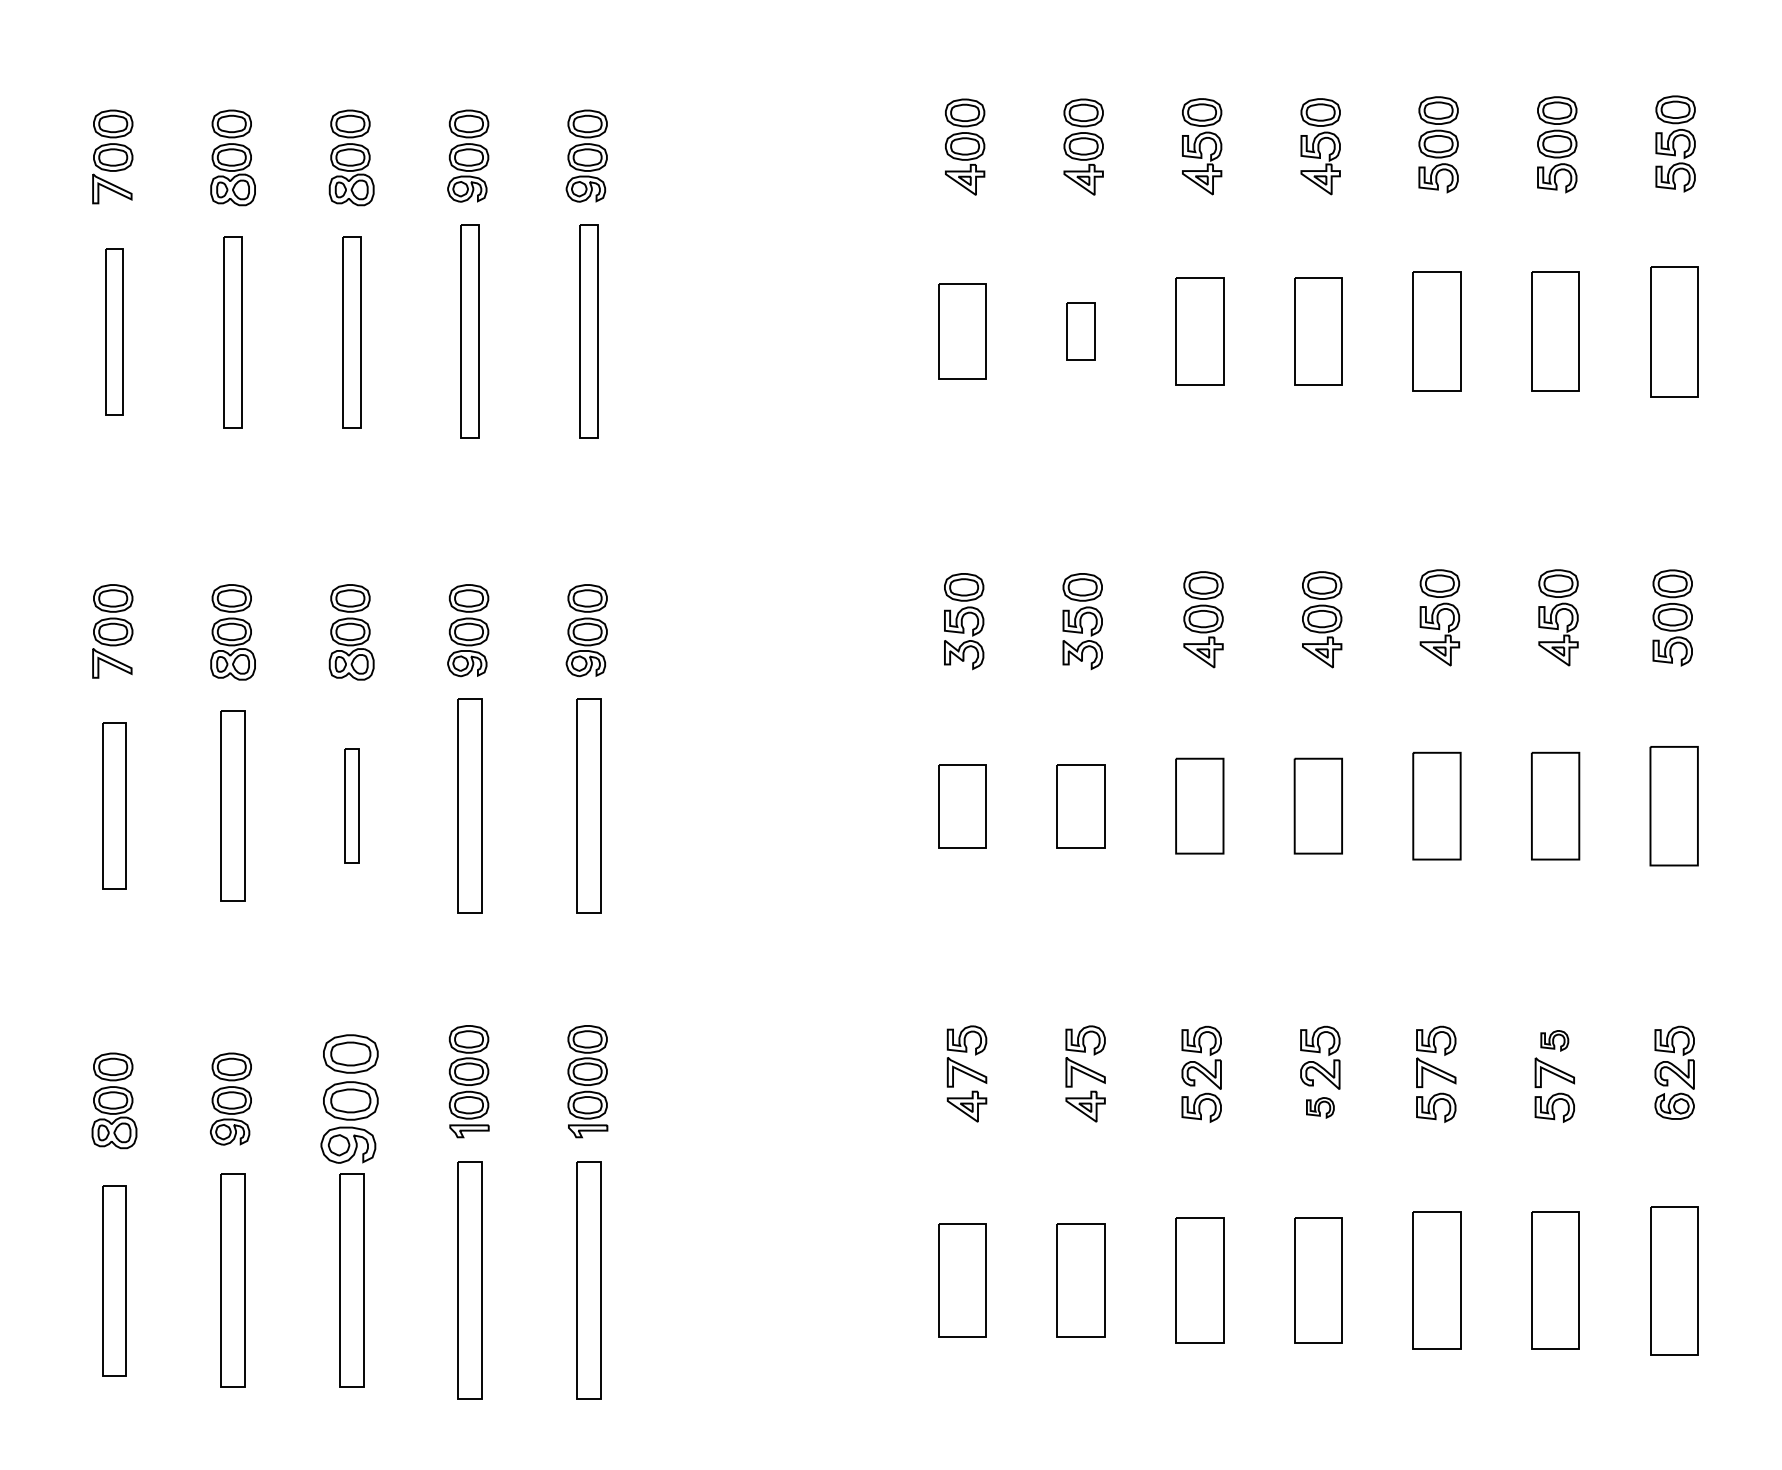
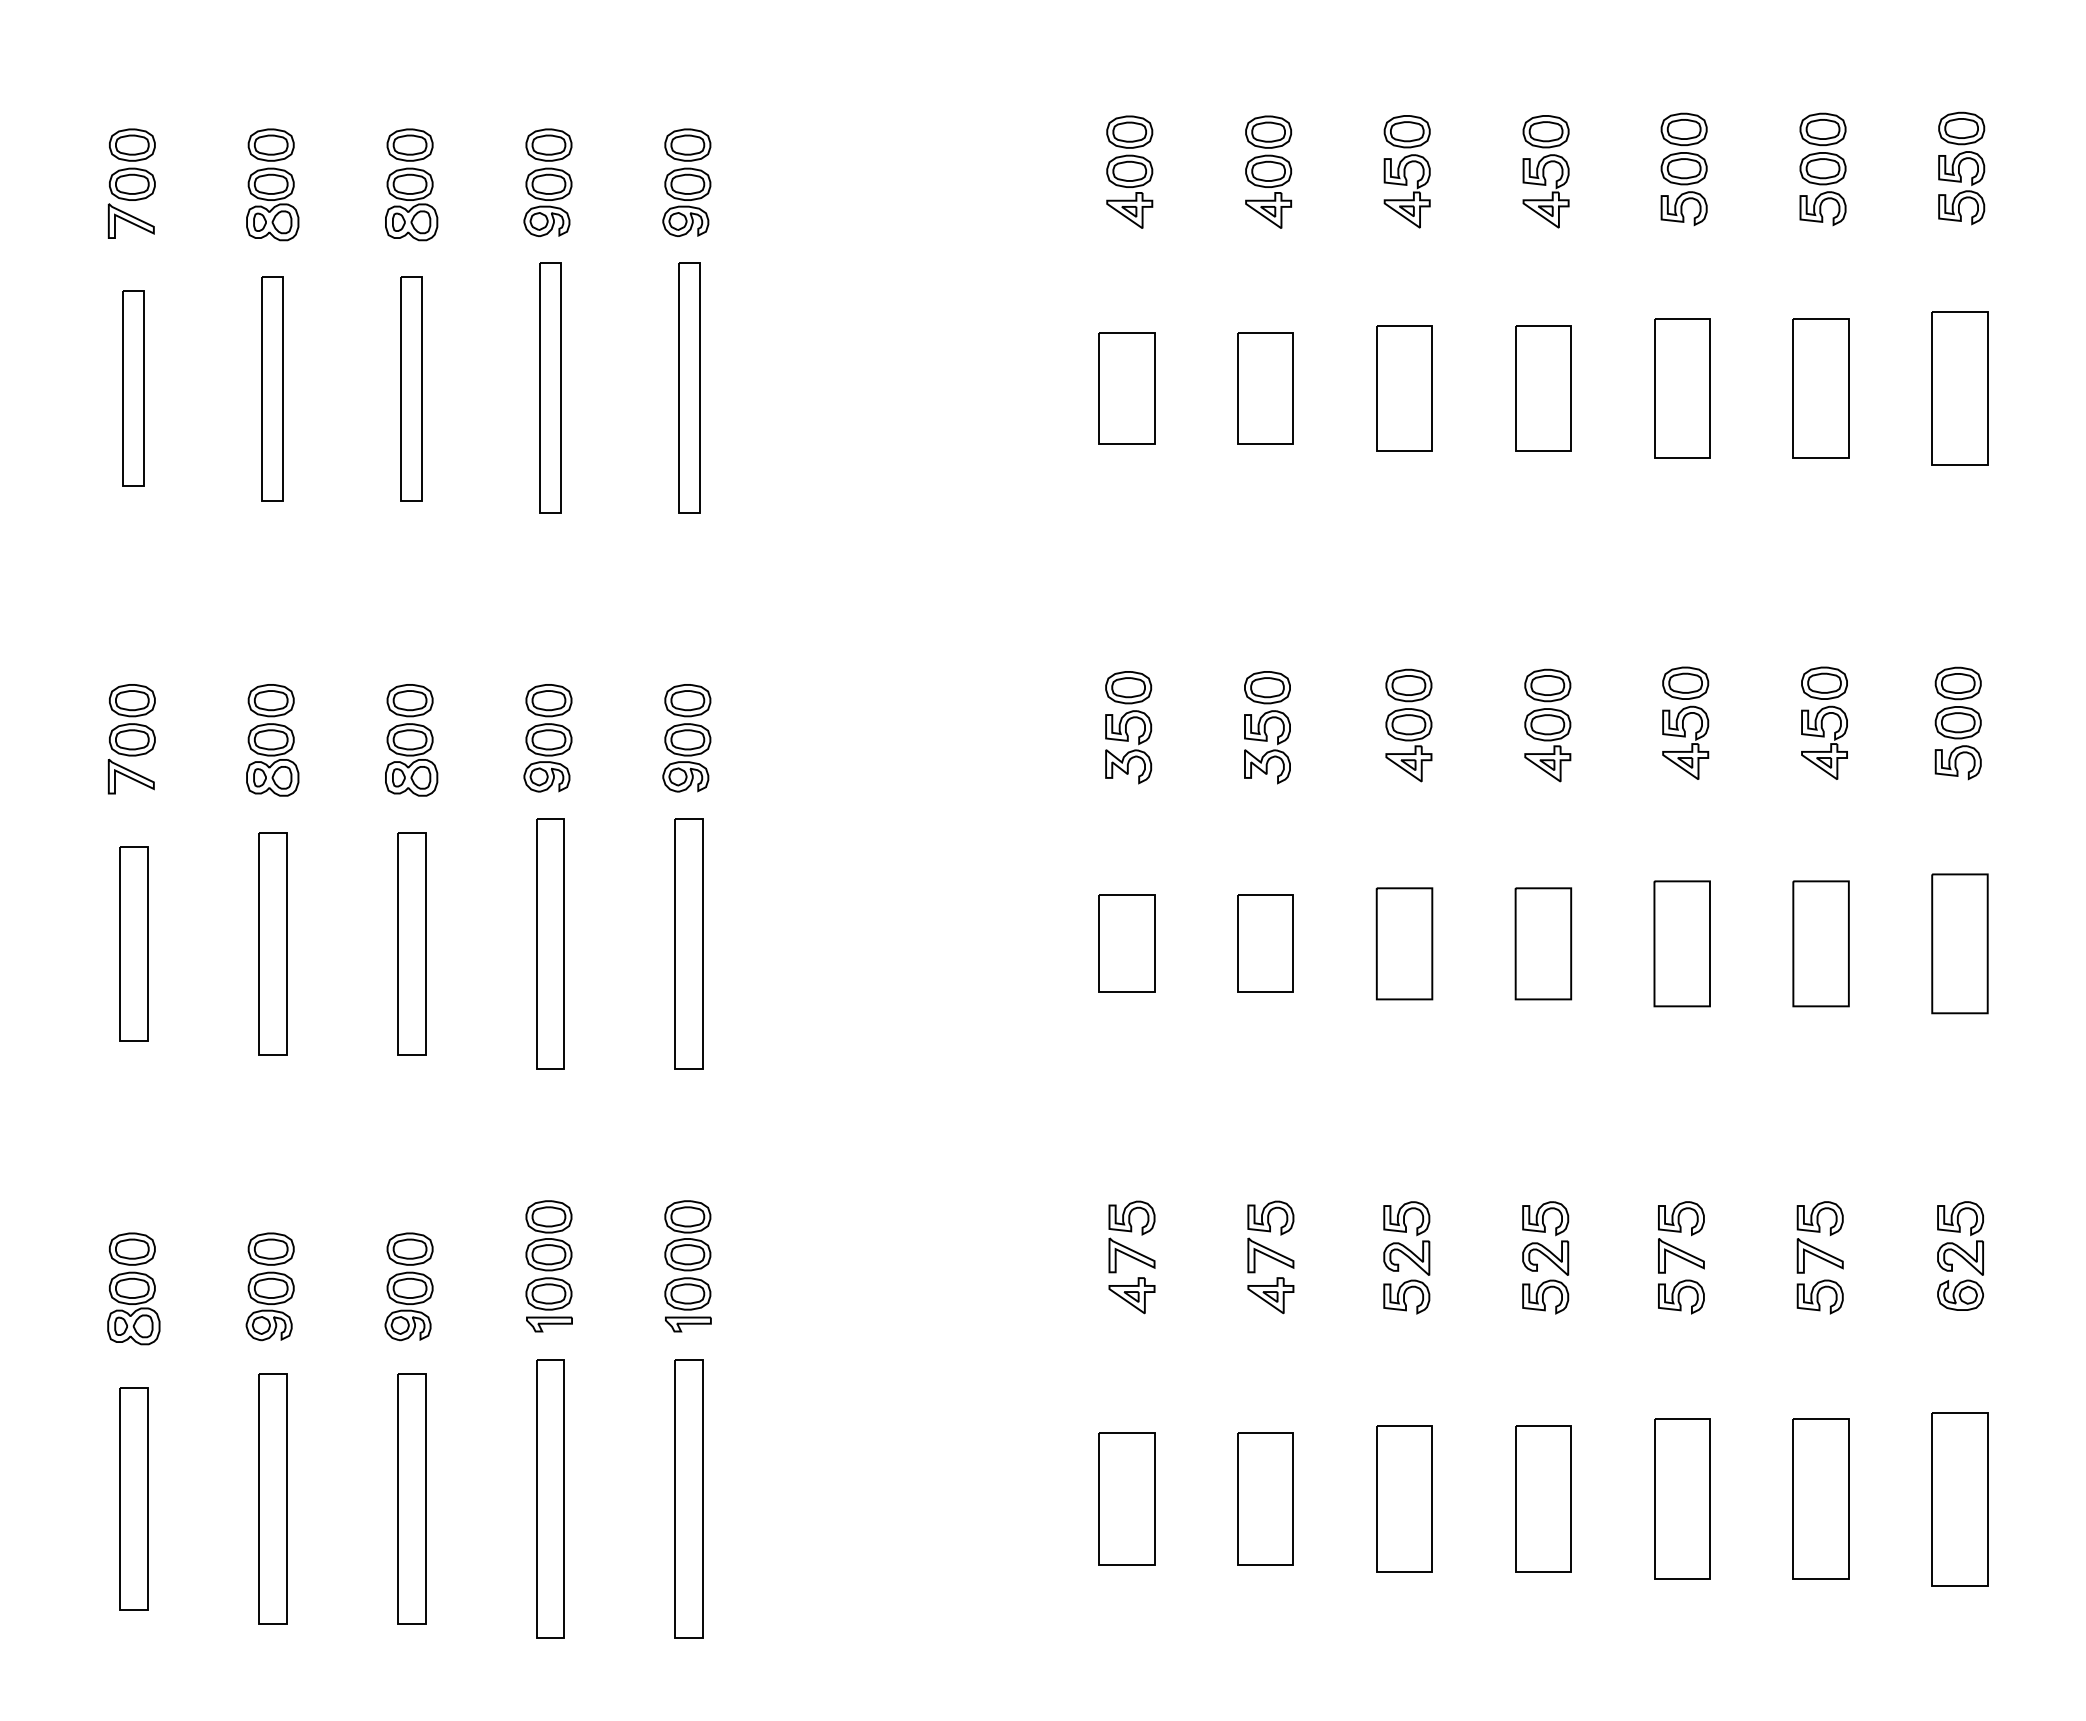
part: (1081, 331) -> (1265, 388), size x1.67
part: (351, 805) -> (411, 943), size x1.67
part: (1554, 1040) -> (1819, 1218), size x1.43
part: (349, 1098) -> (408, 1286), size x0.71
part: (1320, 1107) -> (1545, 1296), size x1.43

